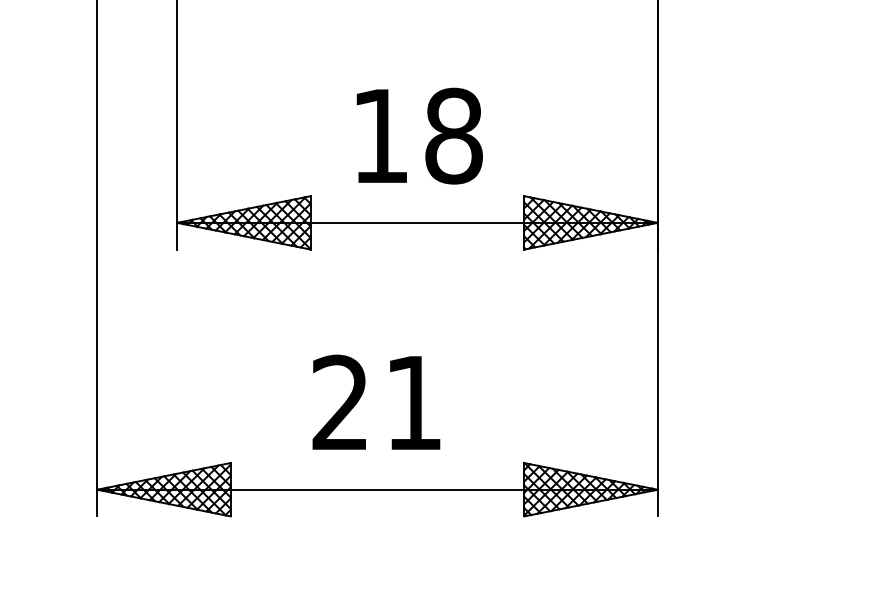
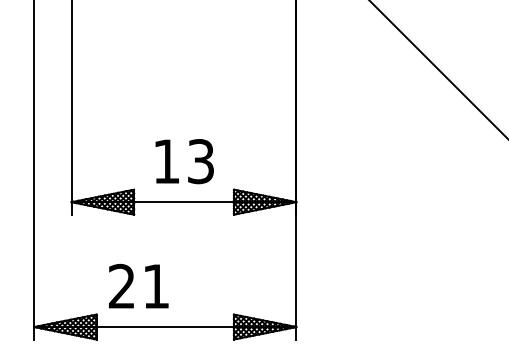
text: (452, 135) -> (200, 161), 18 -> 13
text: (375, 400) -> (138, 285), moved

